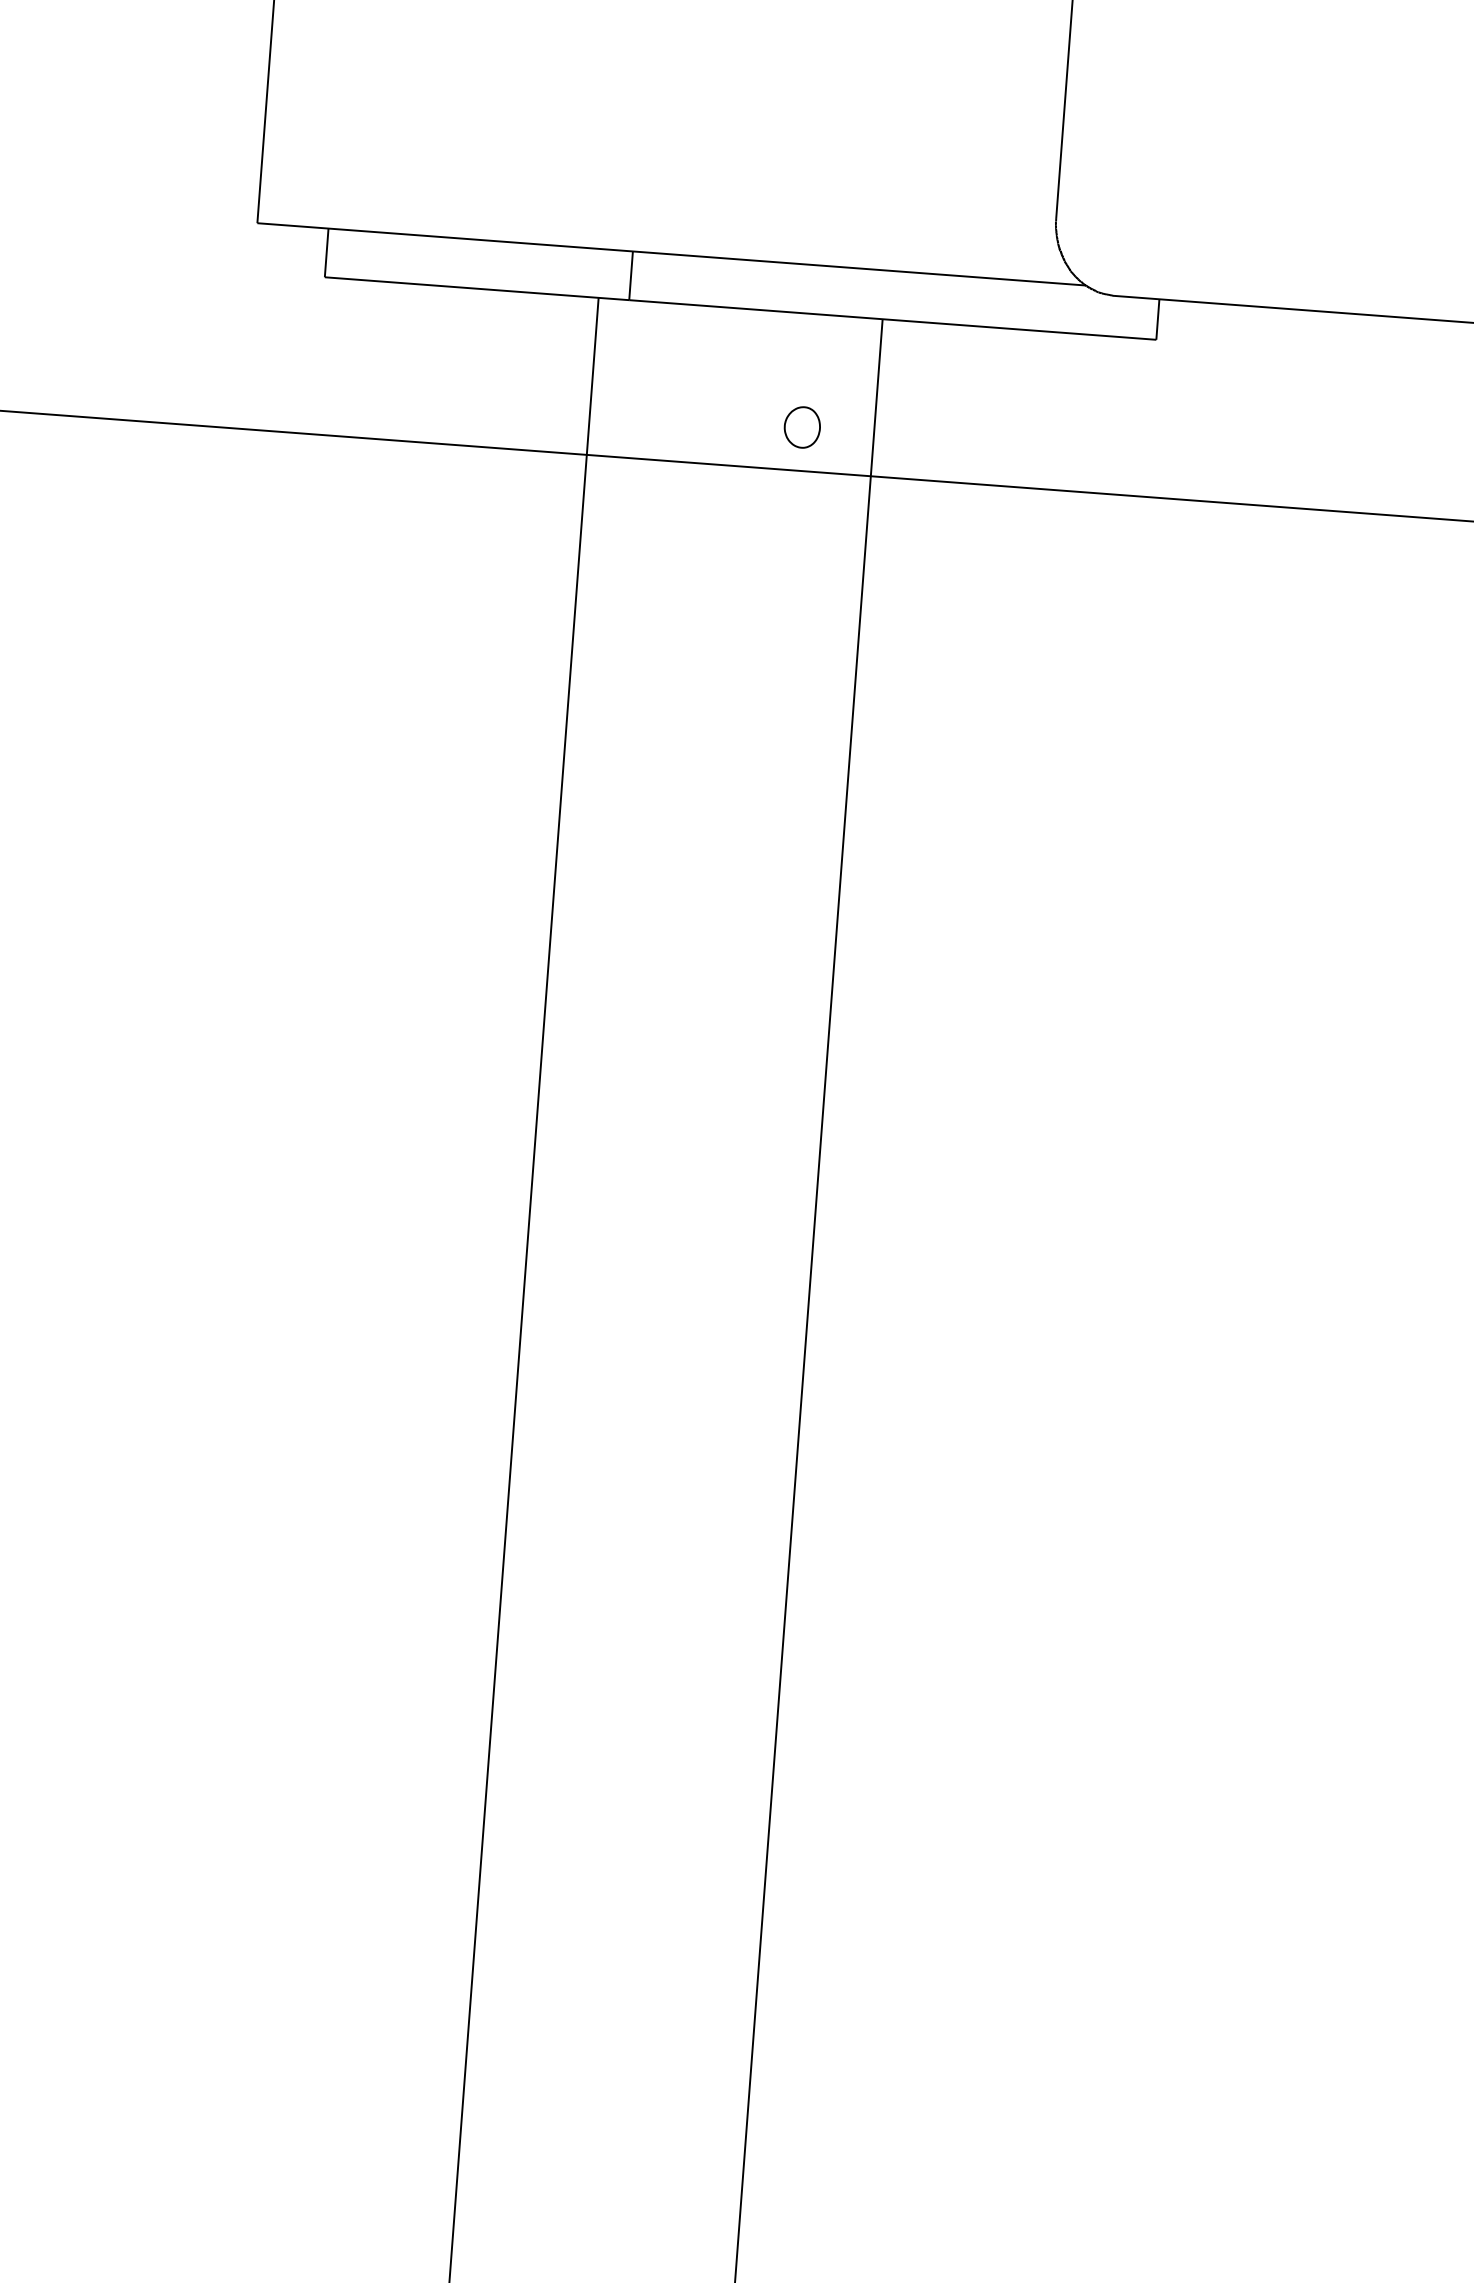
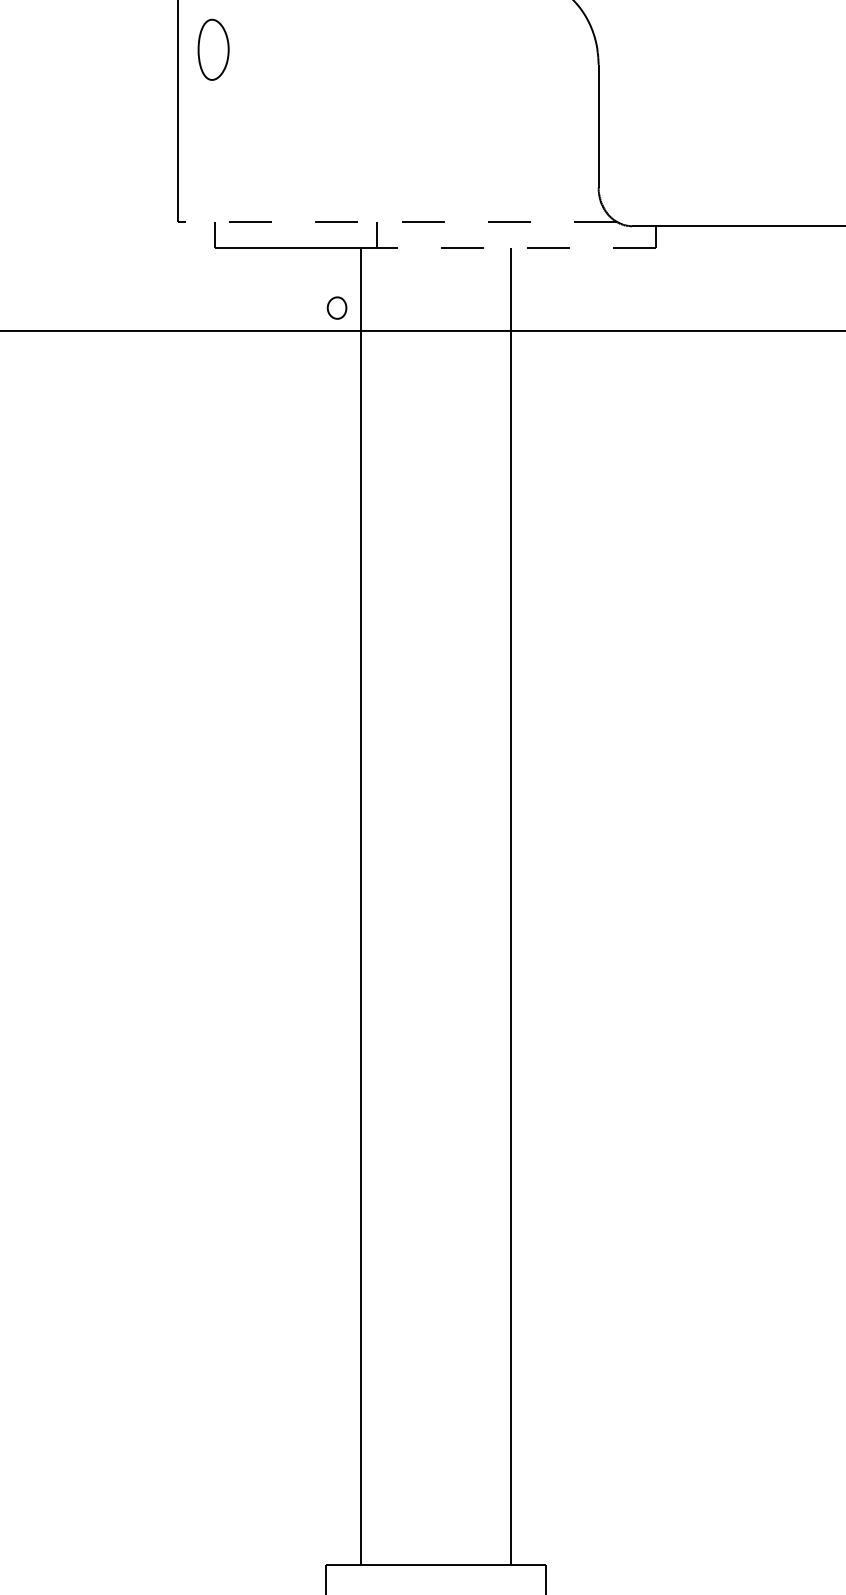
line: (672, 255) -> (397, 222), solid -> dashed
line: (892, 319) -> (516, 247), solid -> dashed
part: (801, 426) -> (336, 307), moved

